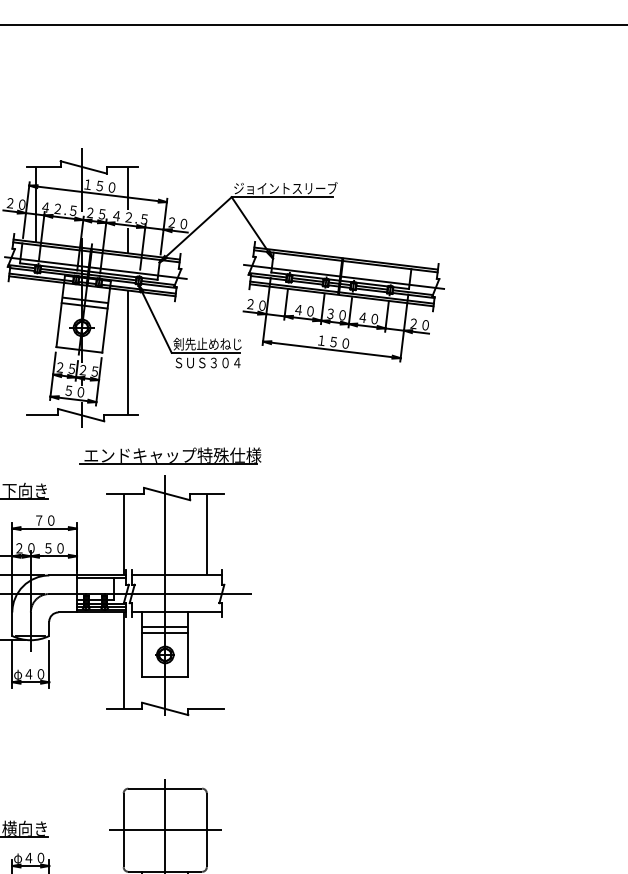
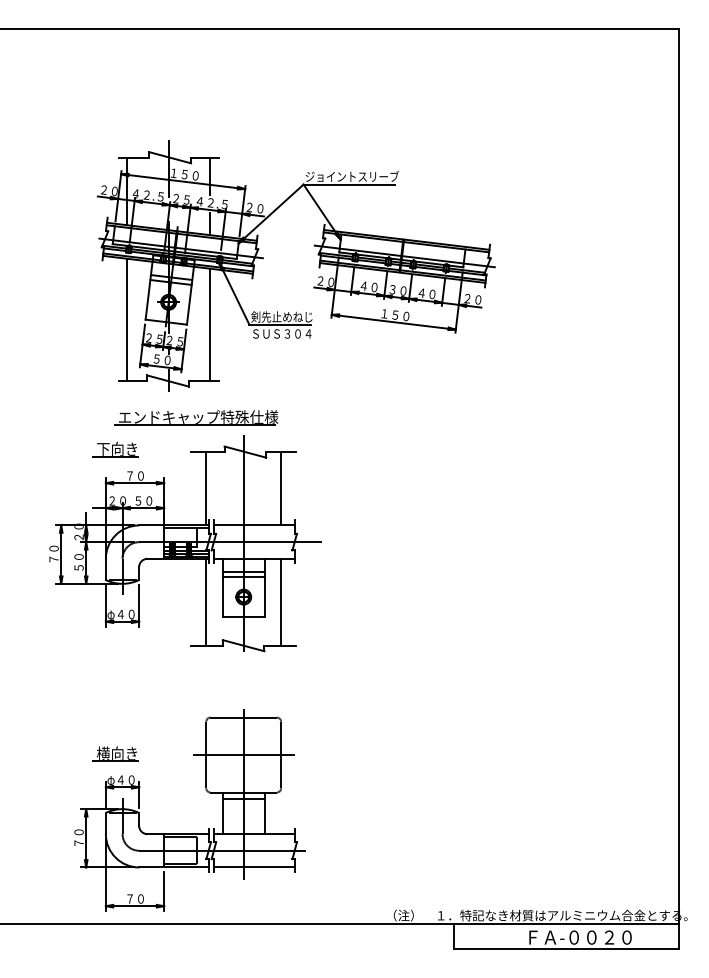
line: (36, 346) -> (127, 319), added
part: (170, 455) -> (196, 417), moved
line: (207, 659) -> (281, 601), added

